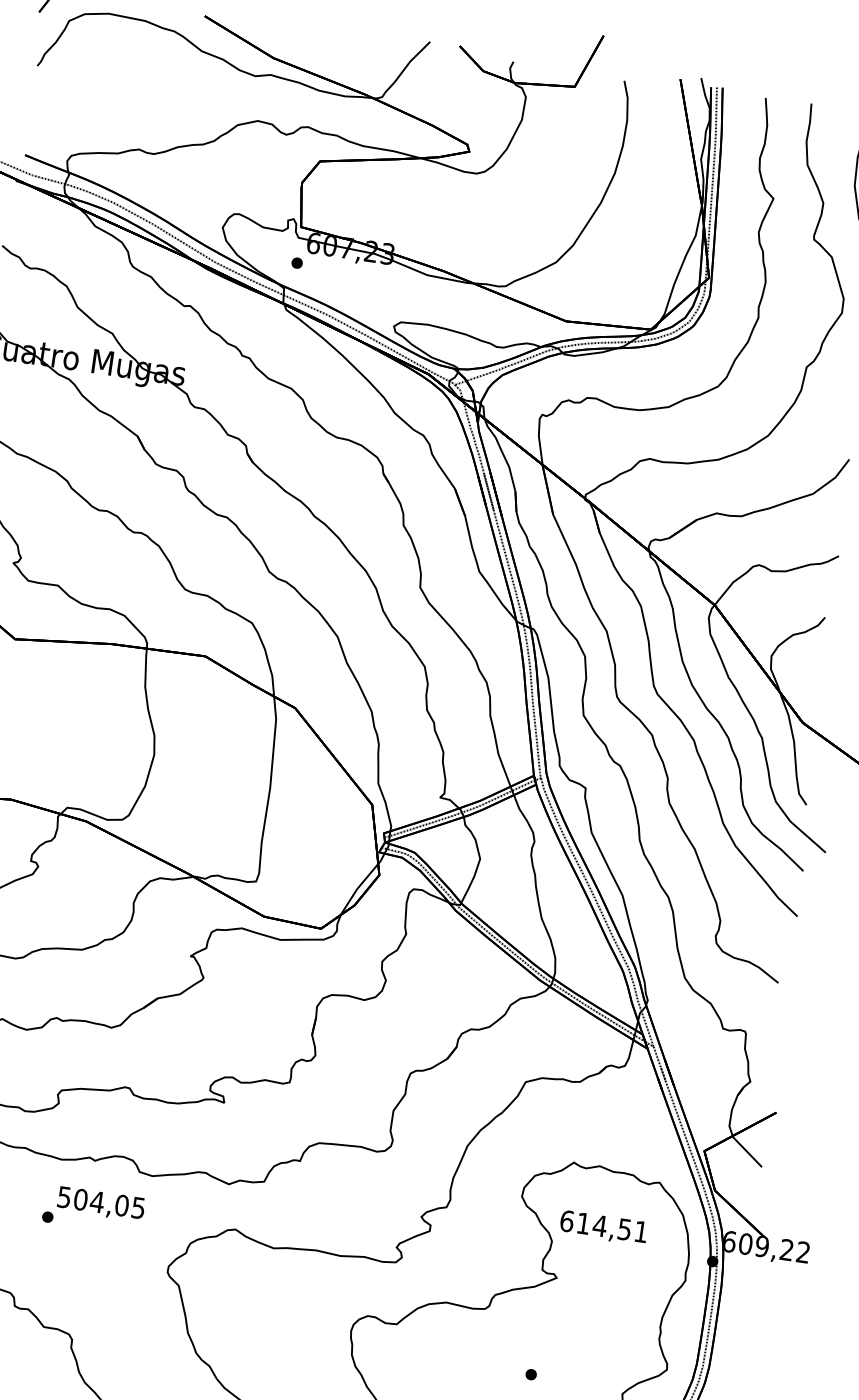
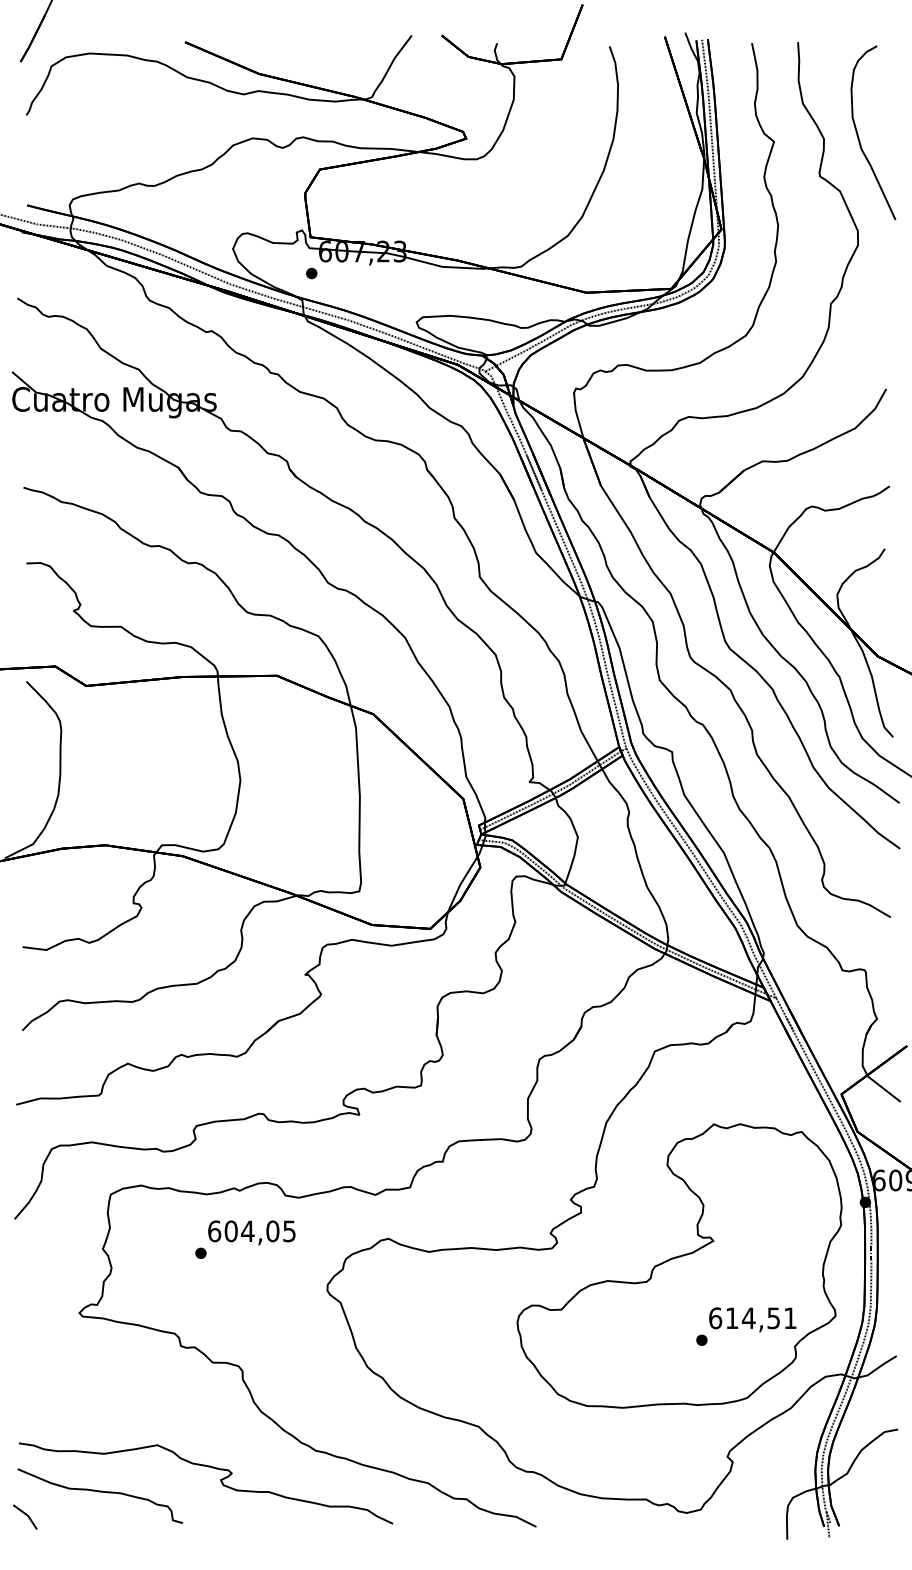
text: (64, 1197) -> (214, 1231), 504,05 -> 604,05
text: (603, 1227) -> (752, 1319), moved

